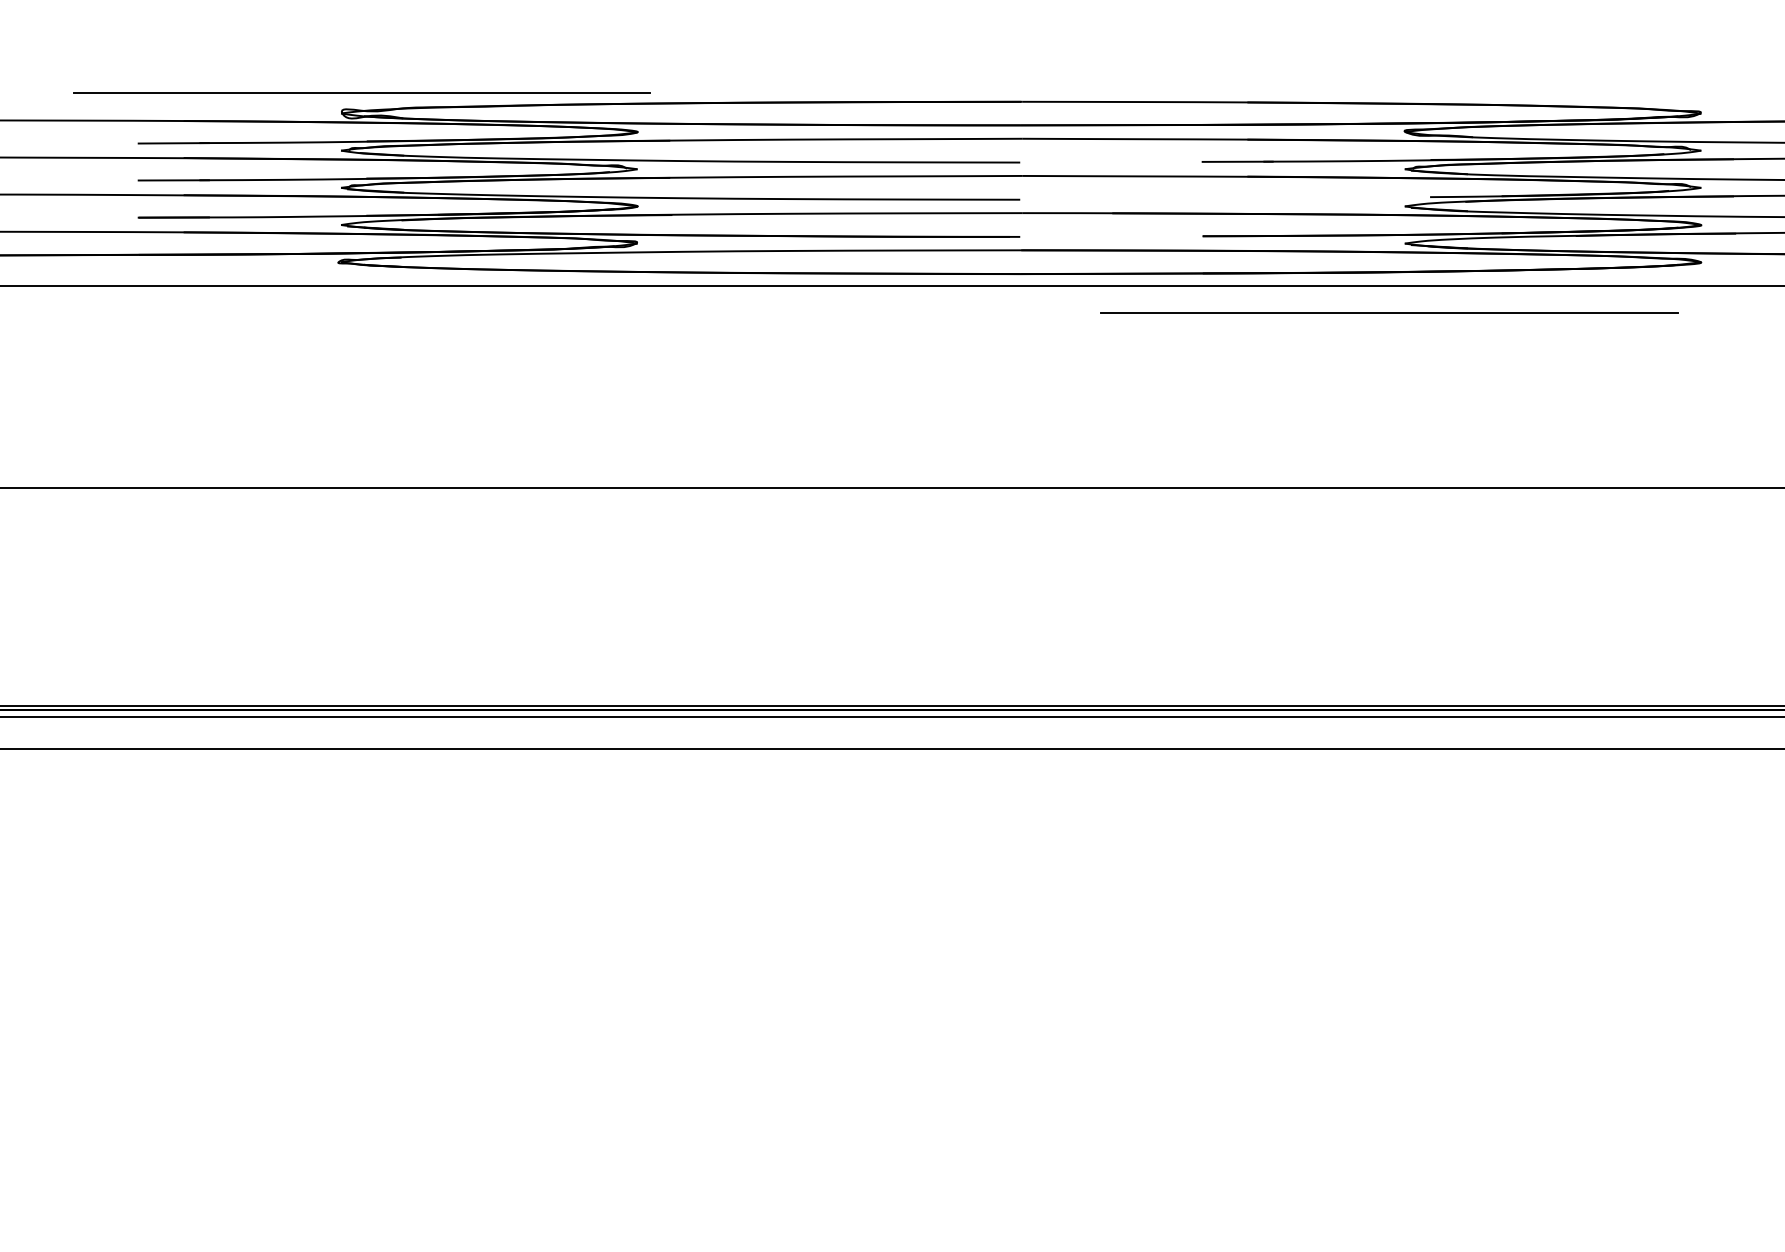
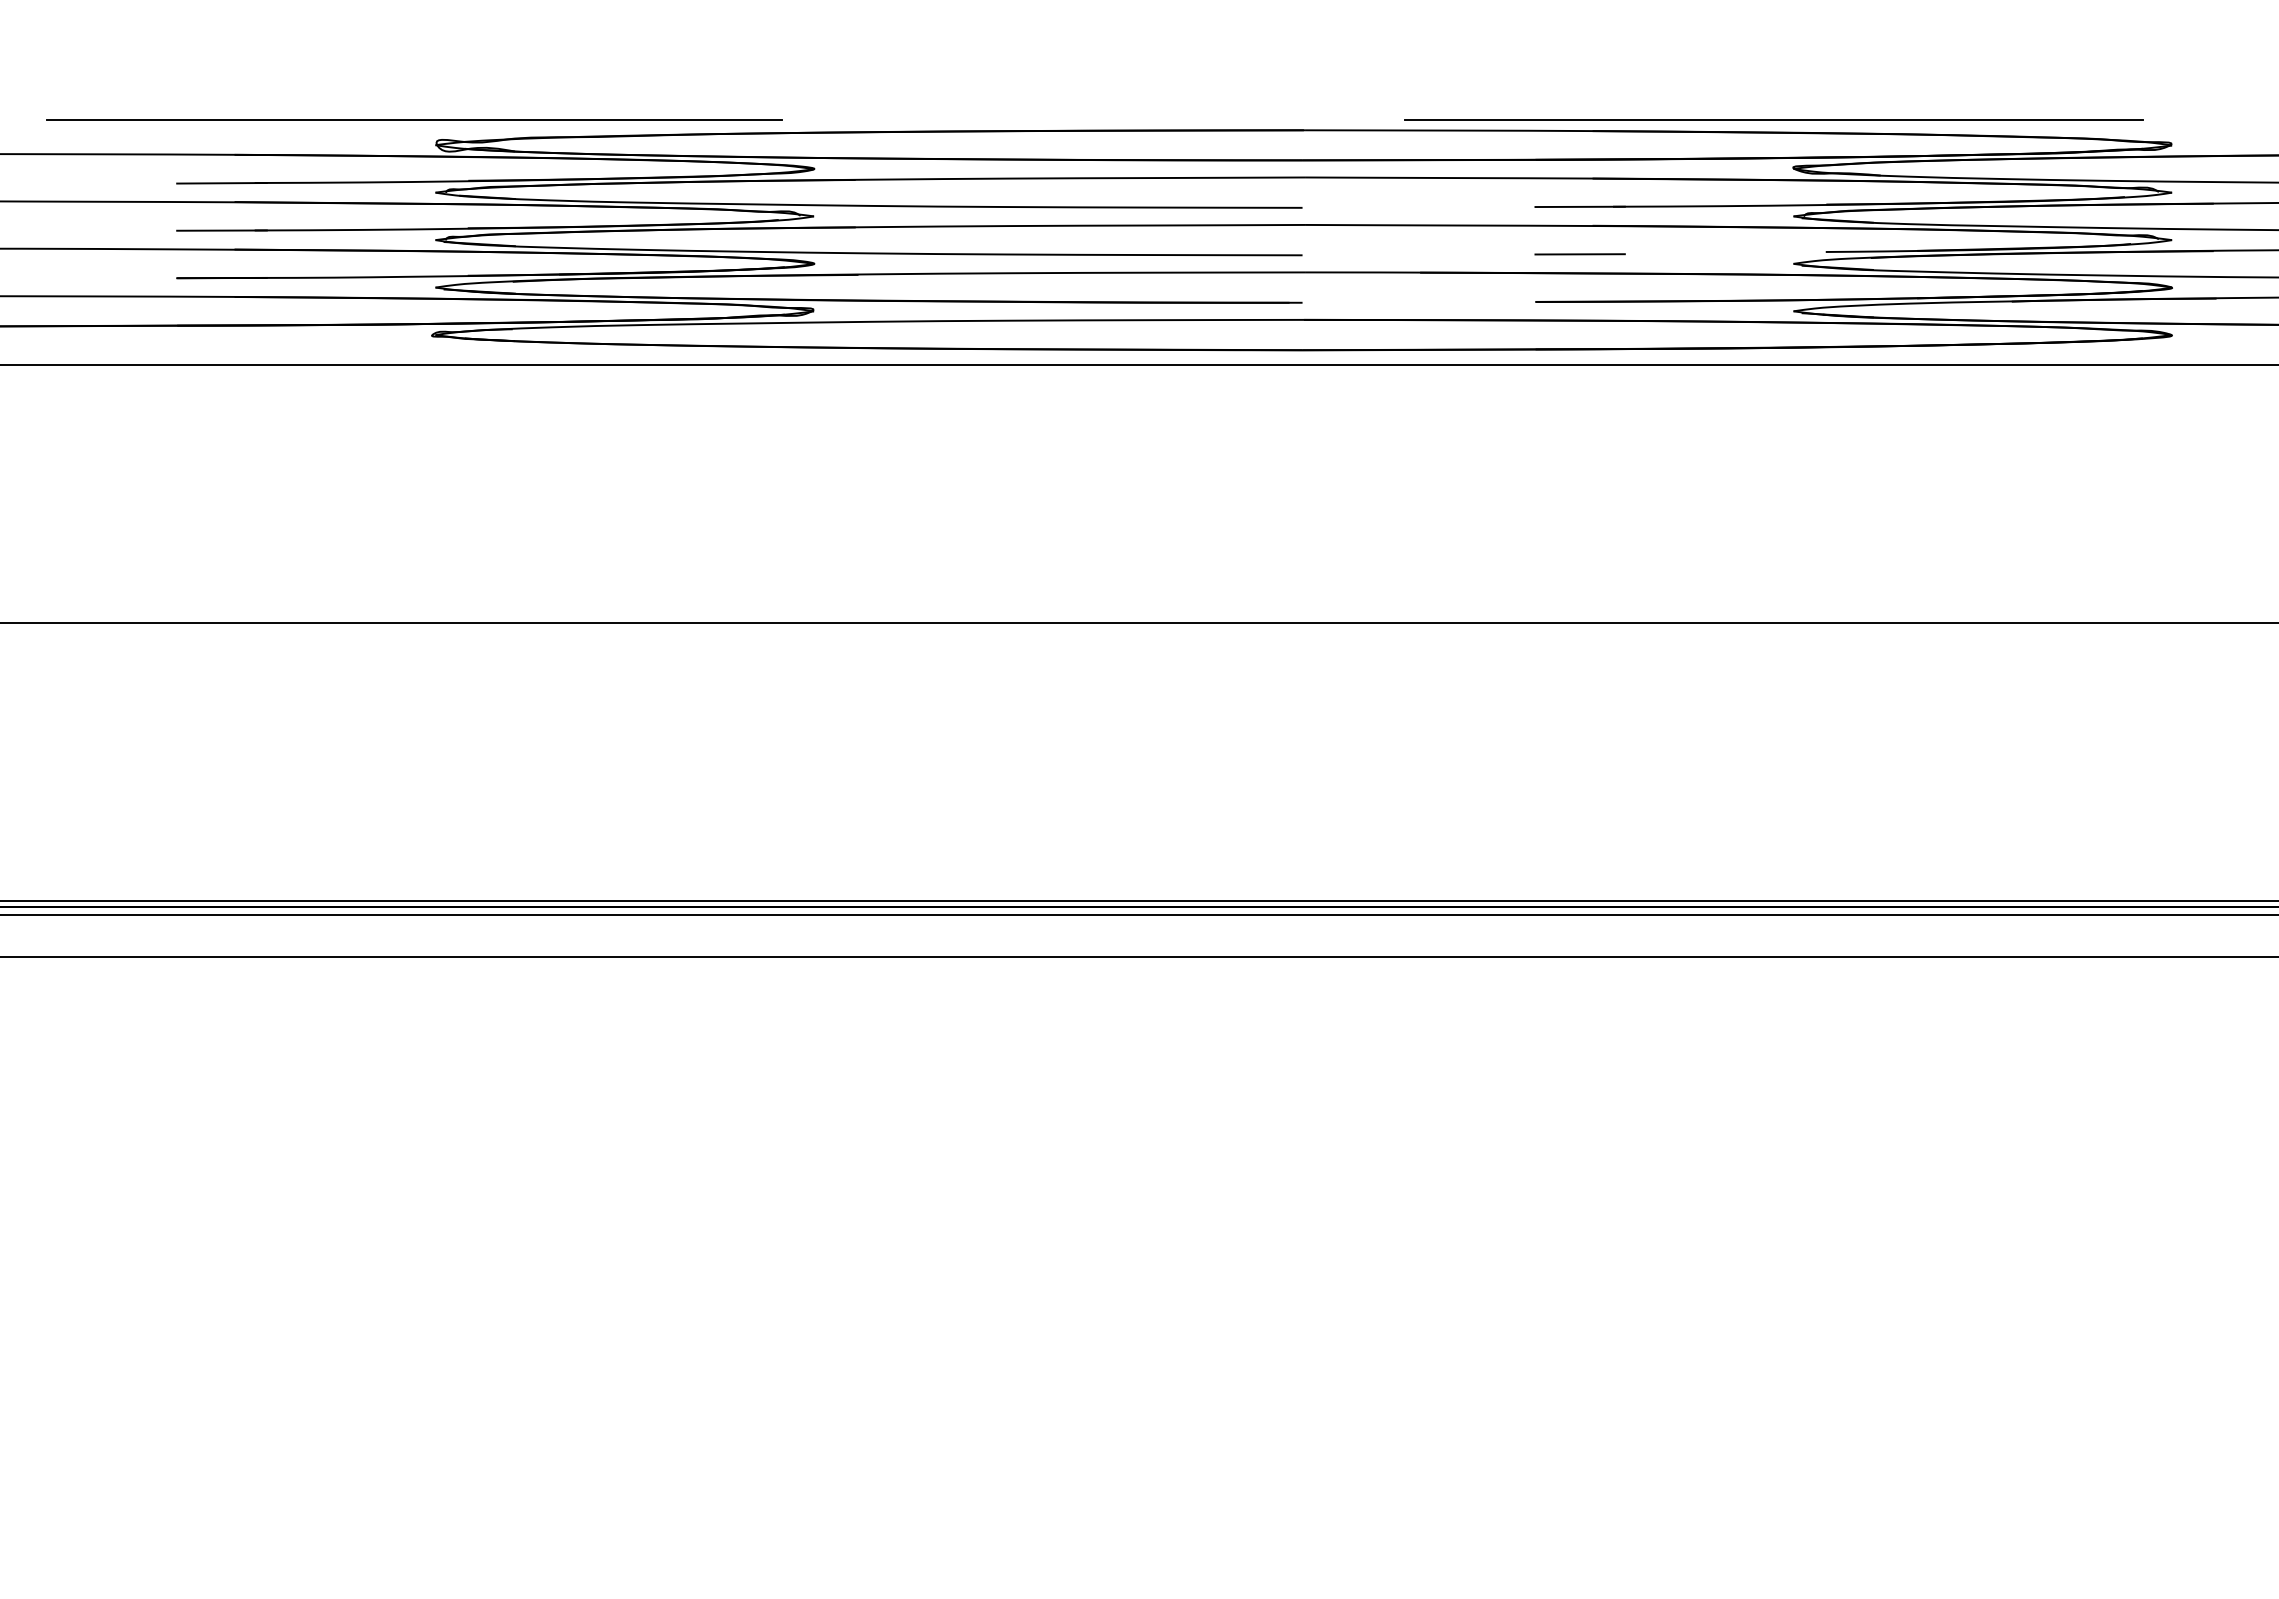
line: (362, 93) -> (414, 119), moved
line: (1237, 199) -> (1579, 254), added
line: (1389, 312) -> (1773, 119), moved

